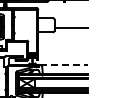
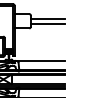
line: (71, 22) -> (47, 18), added
line: (64, 64) -> (40, 60), dashed -> solid

